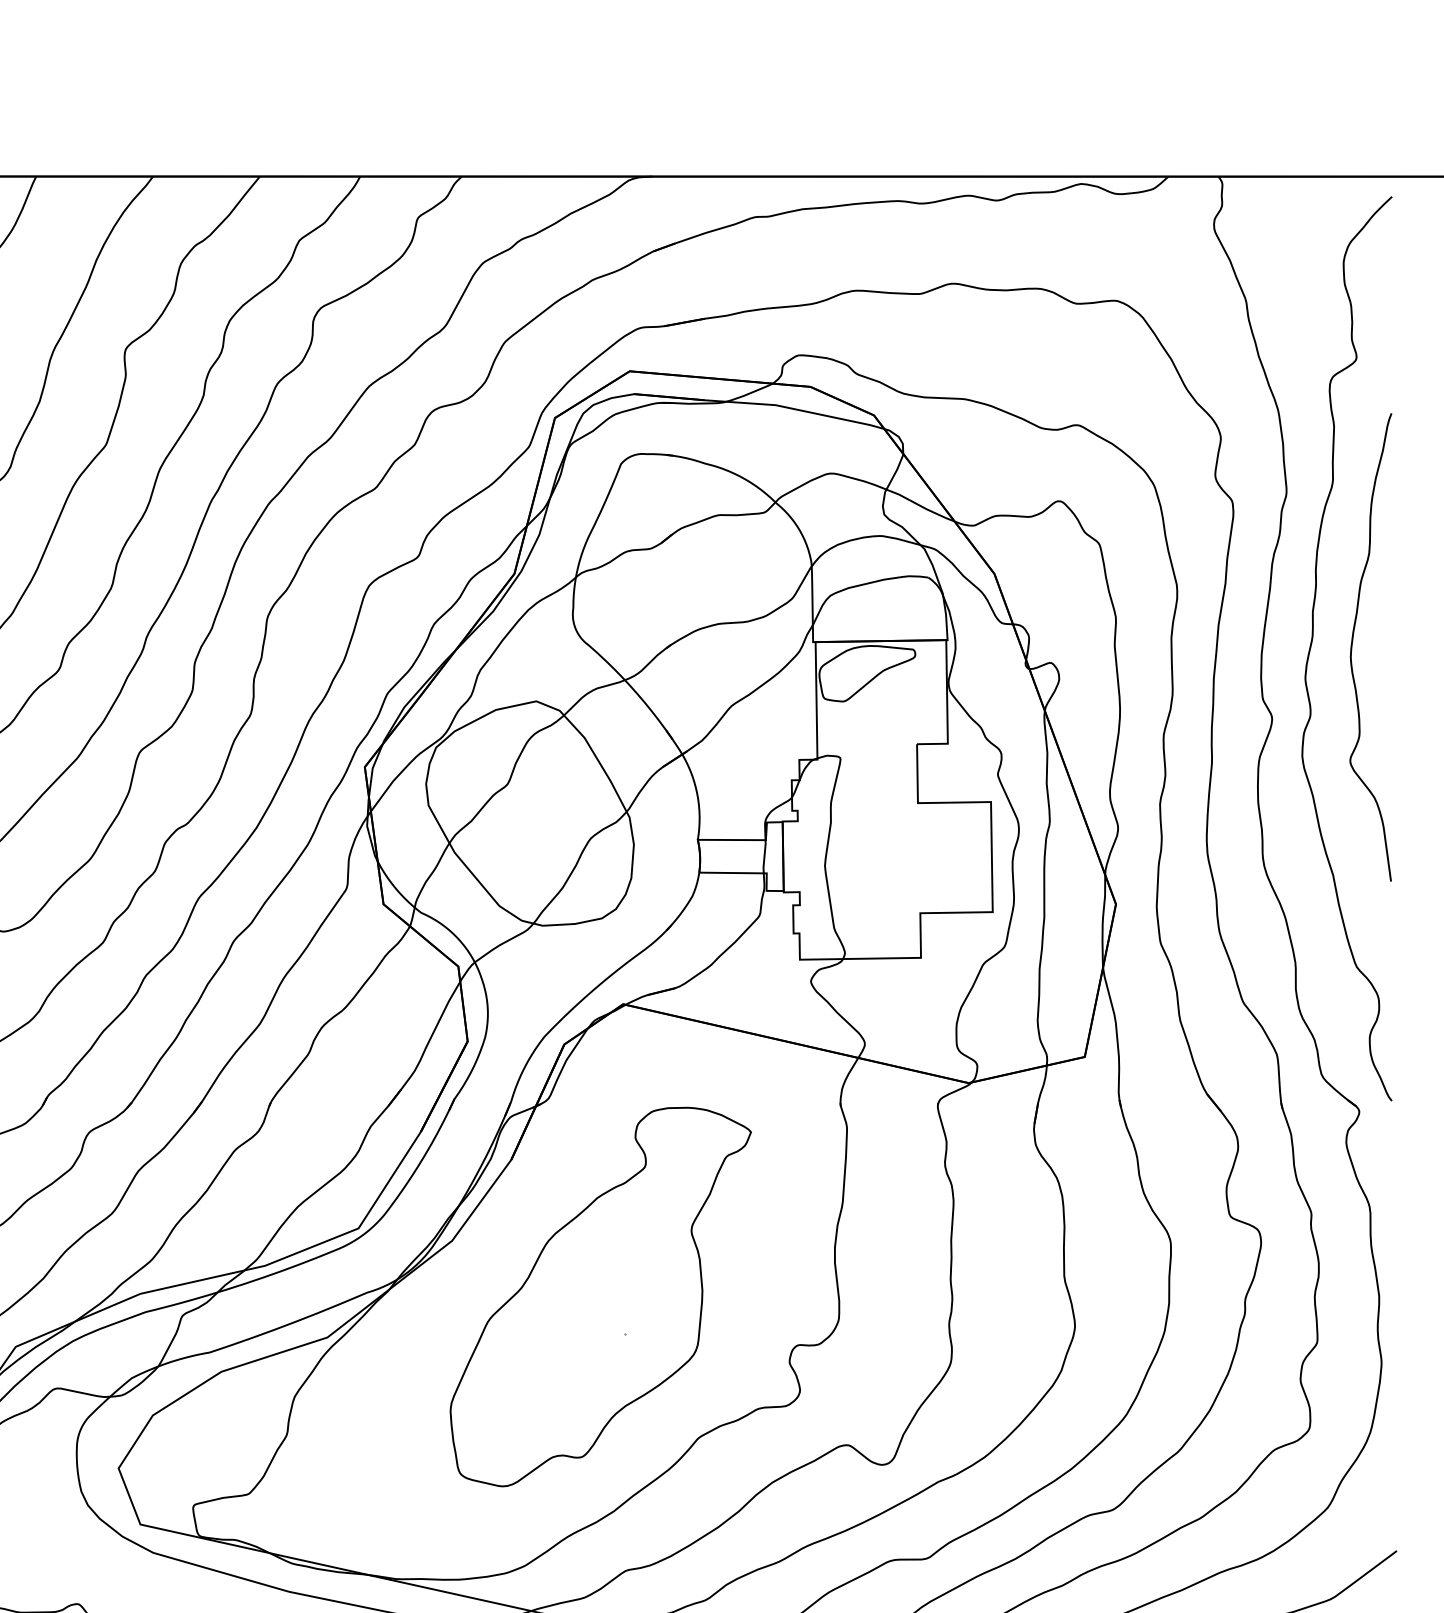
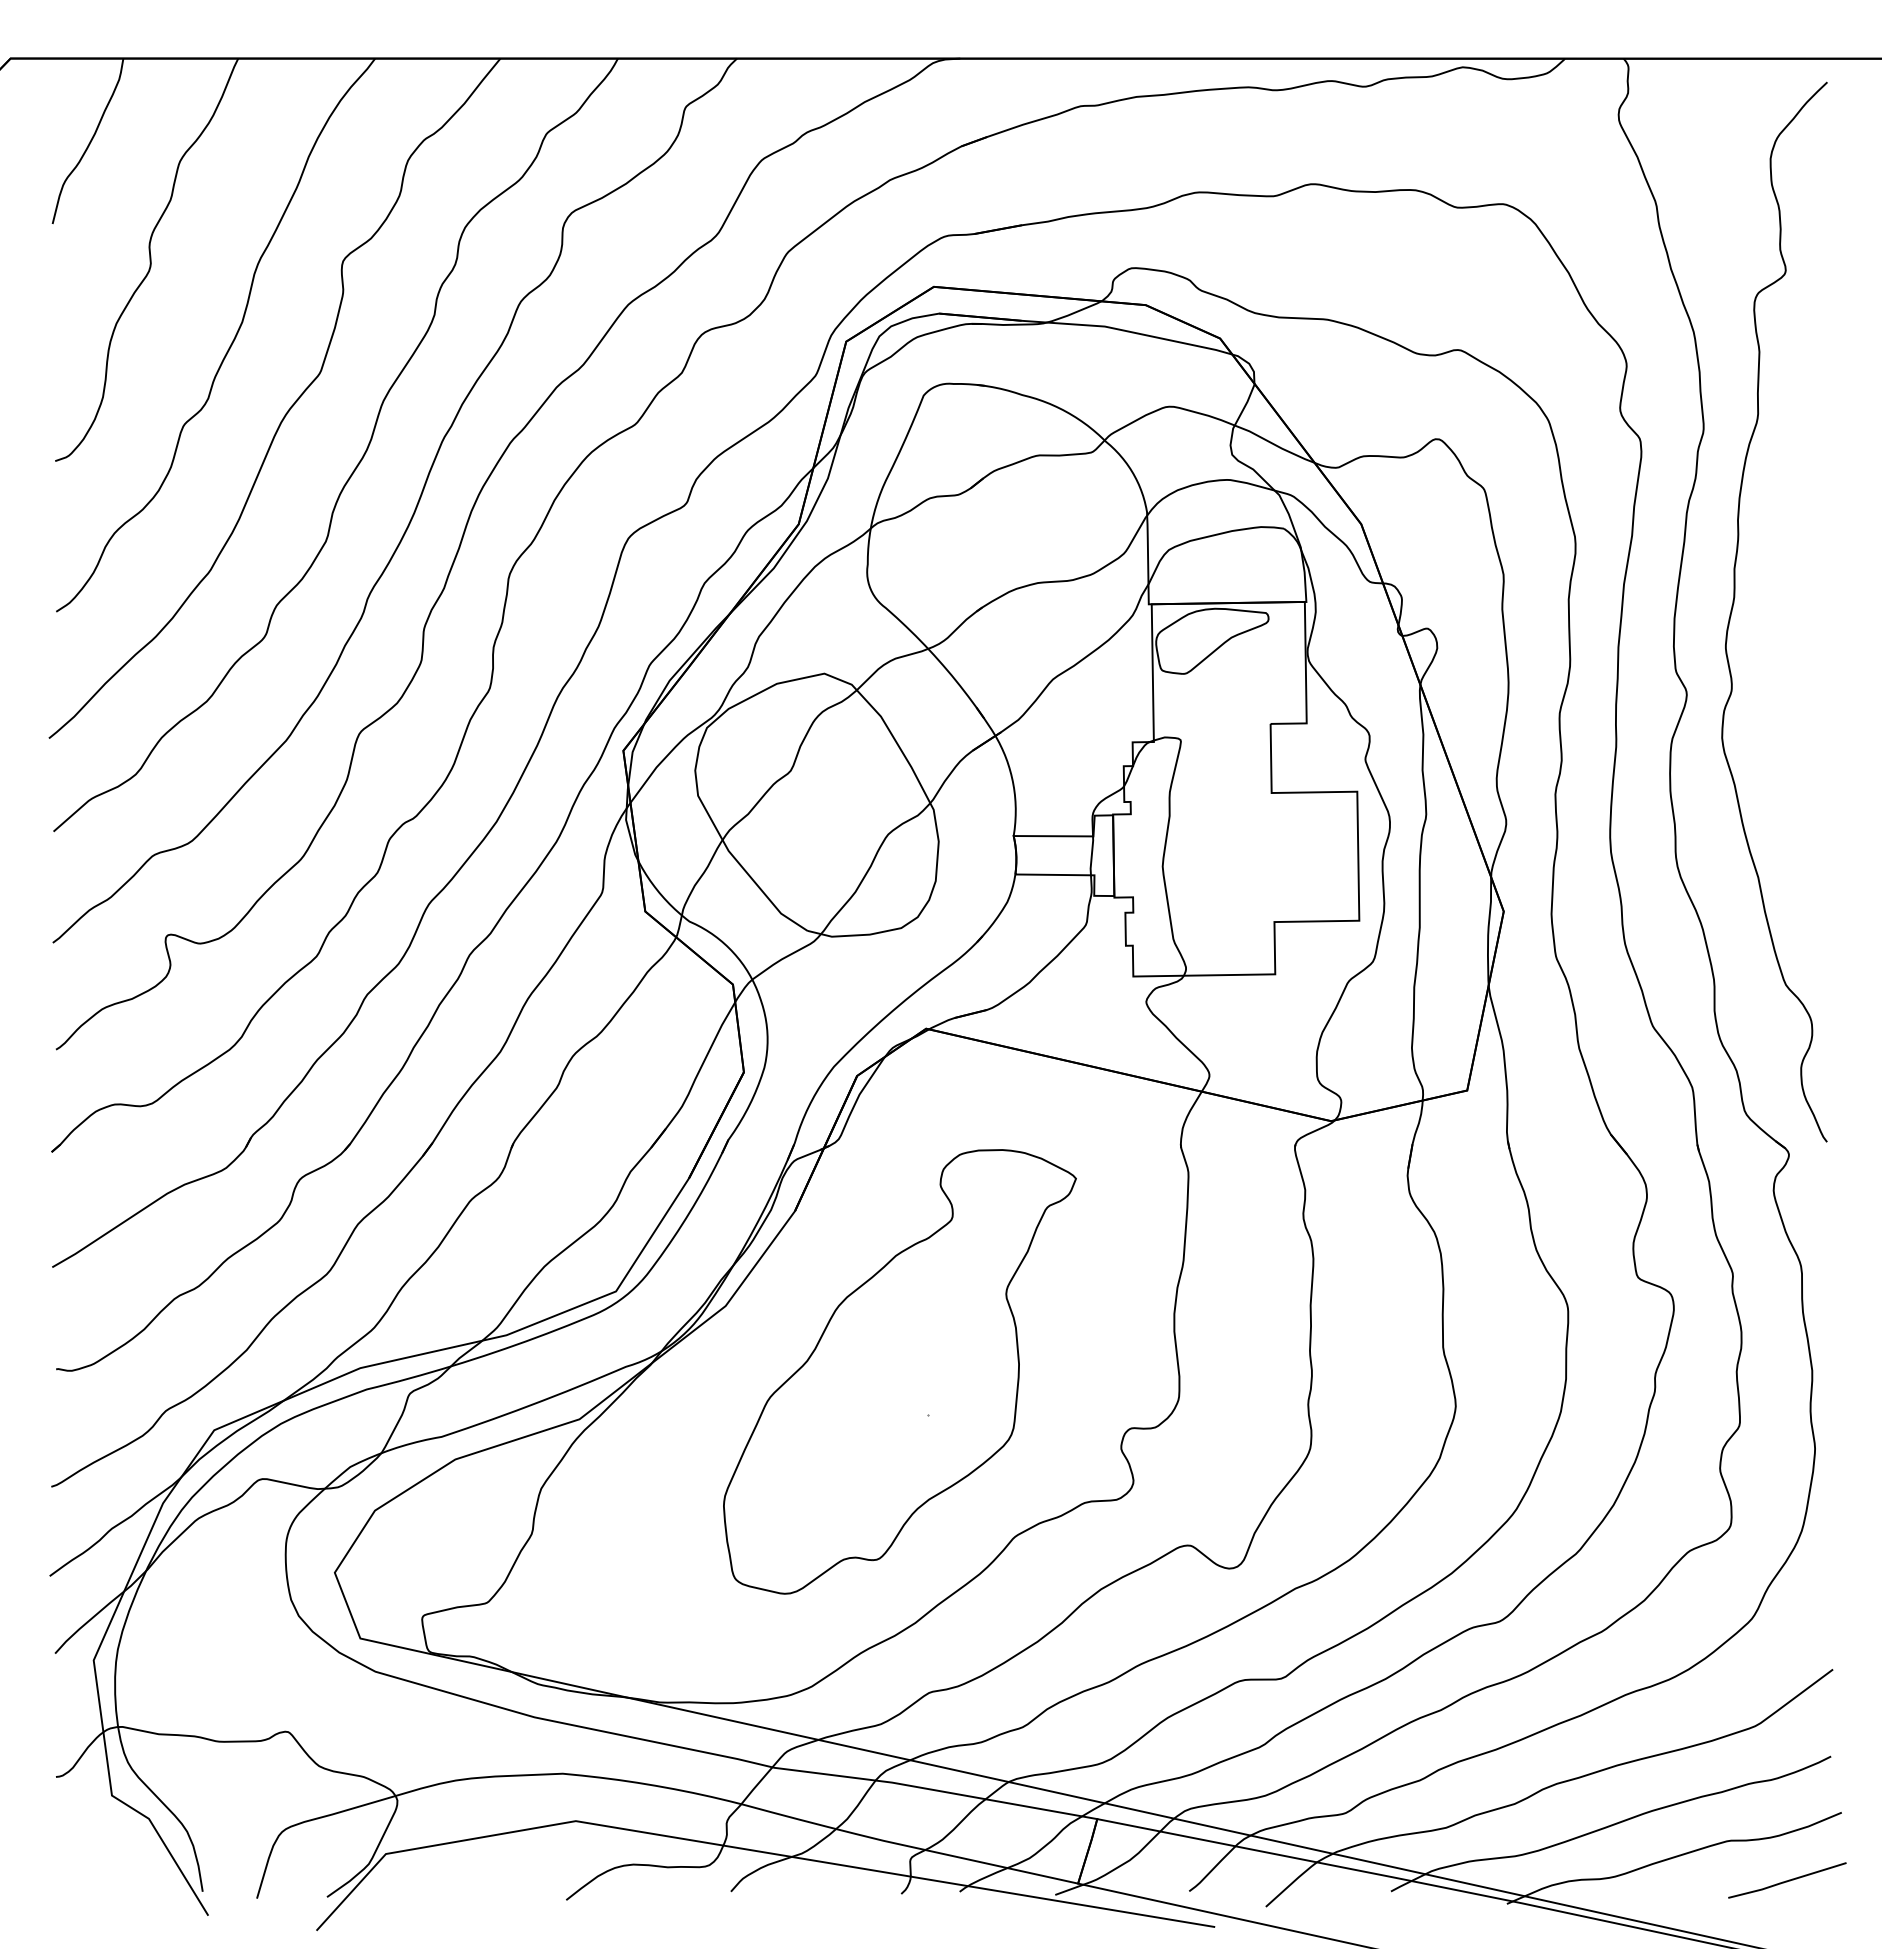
curve: (1352, 644) -> (1781, 606), removed

